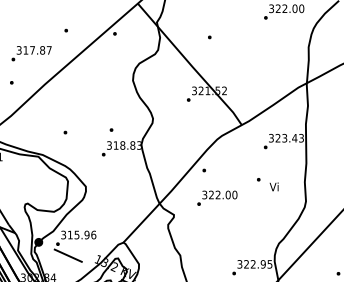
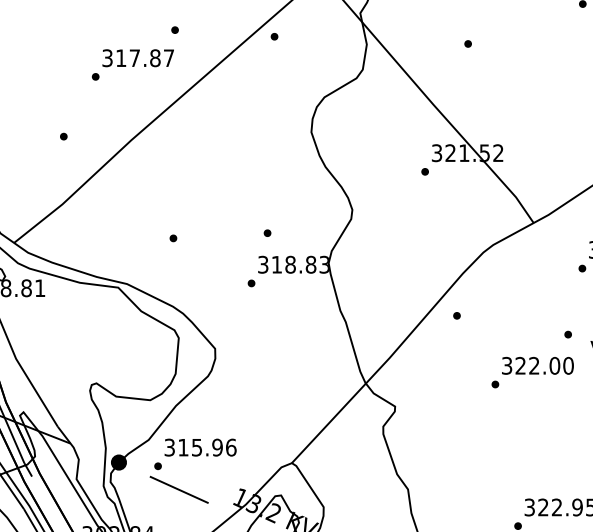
text: (31, 53) -> (132, 64), moved
text: (217, 197) -> (533, 370), moved

